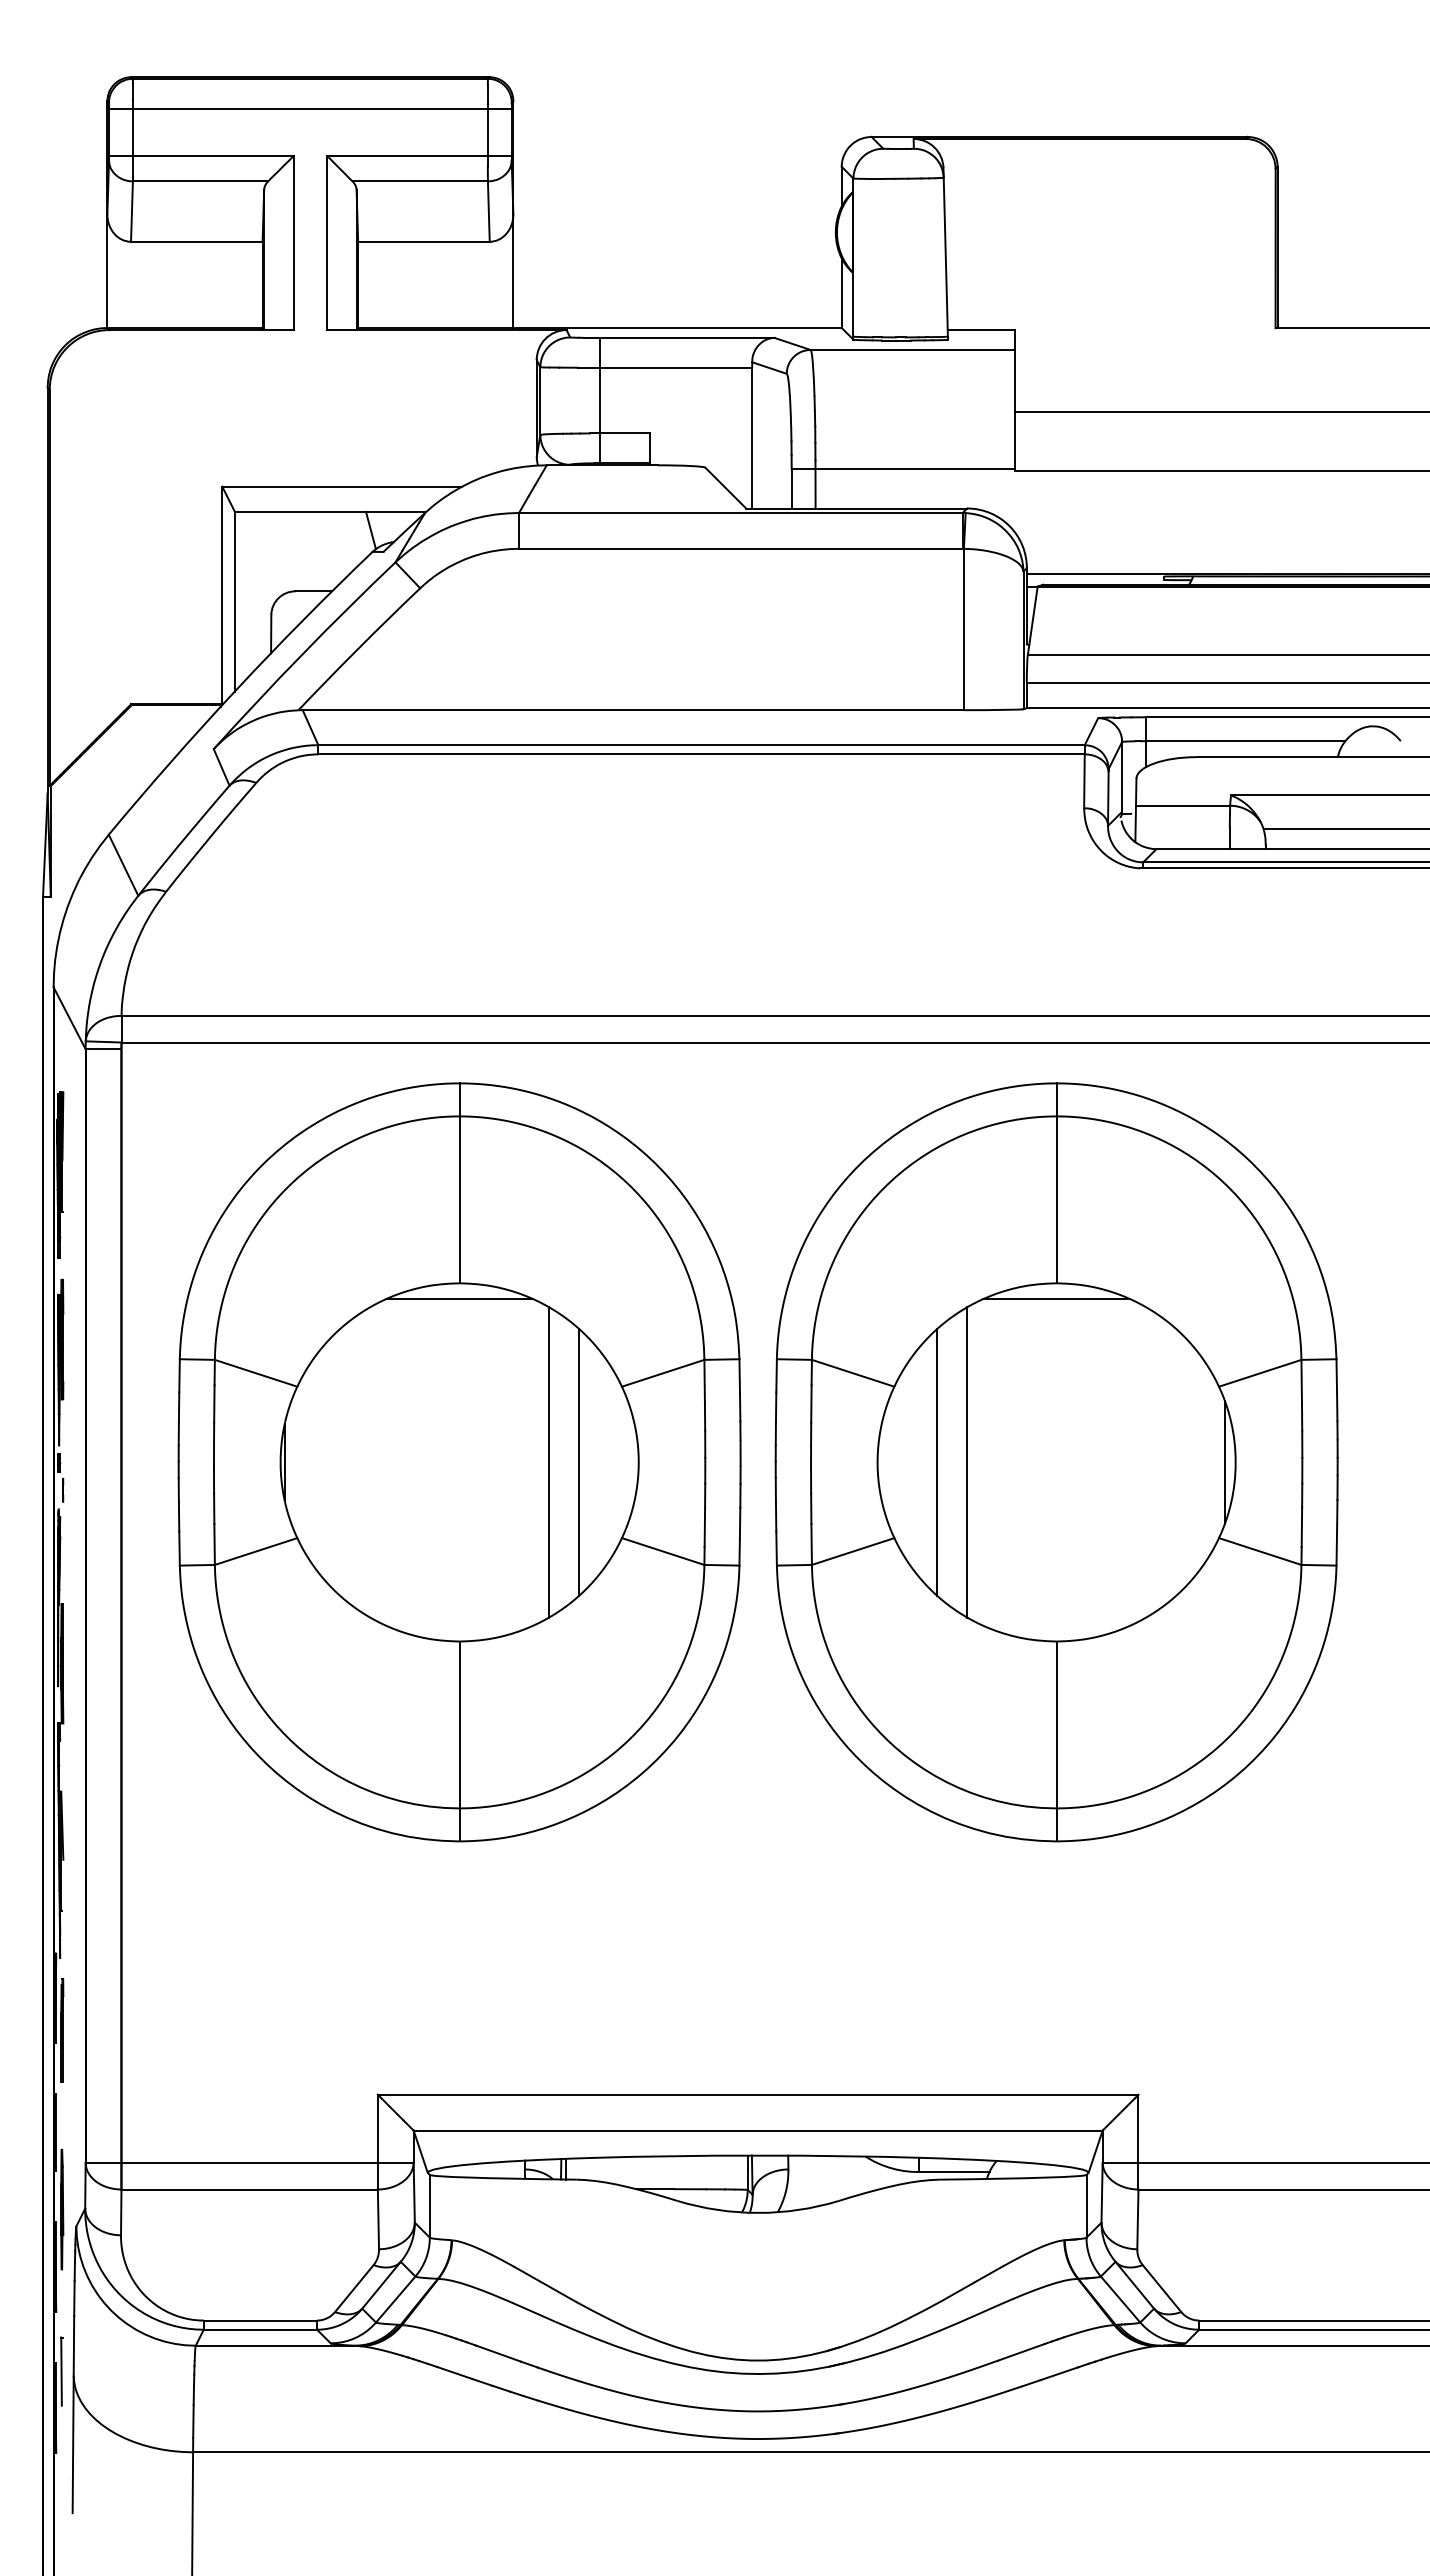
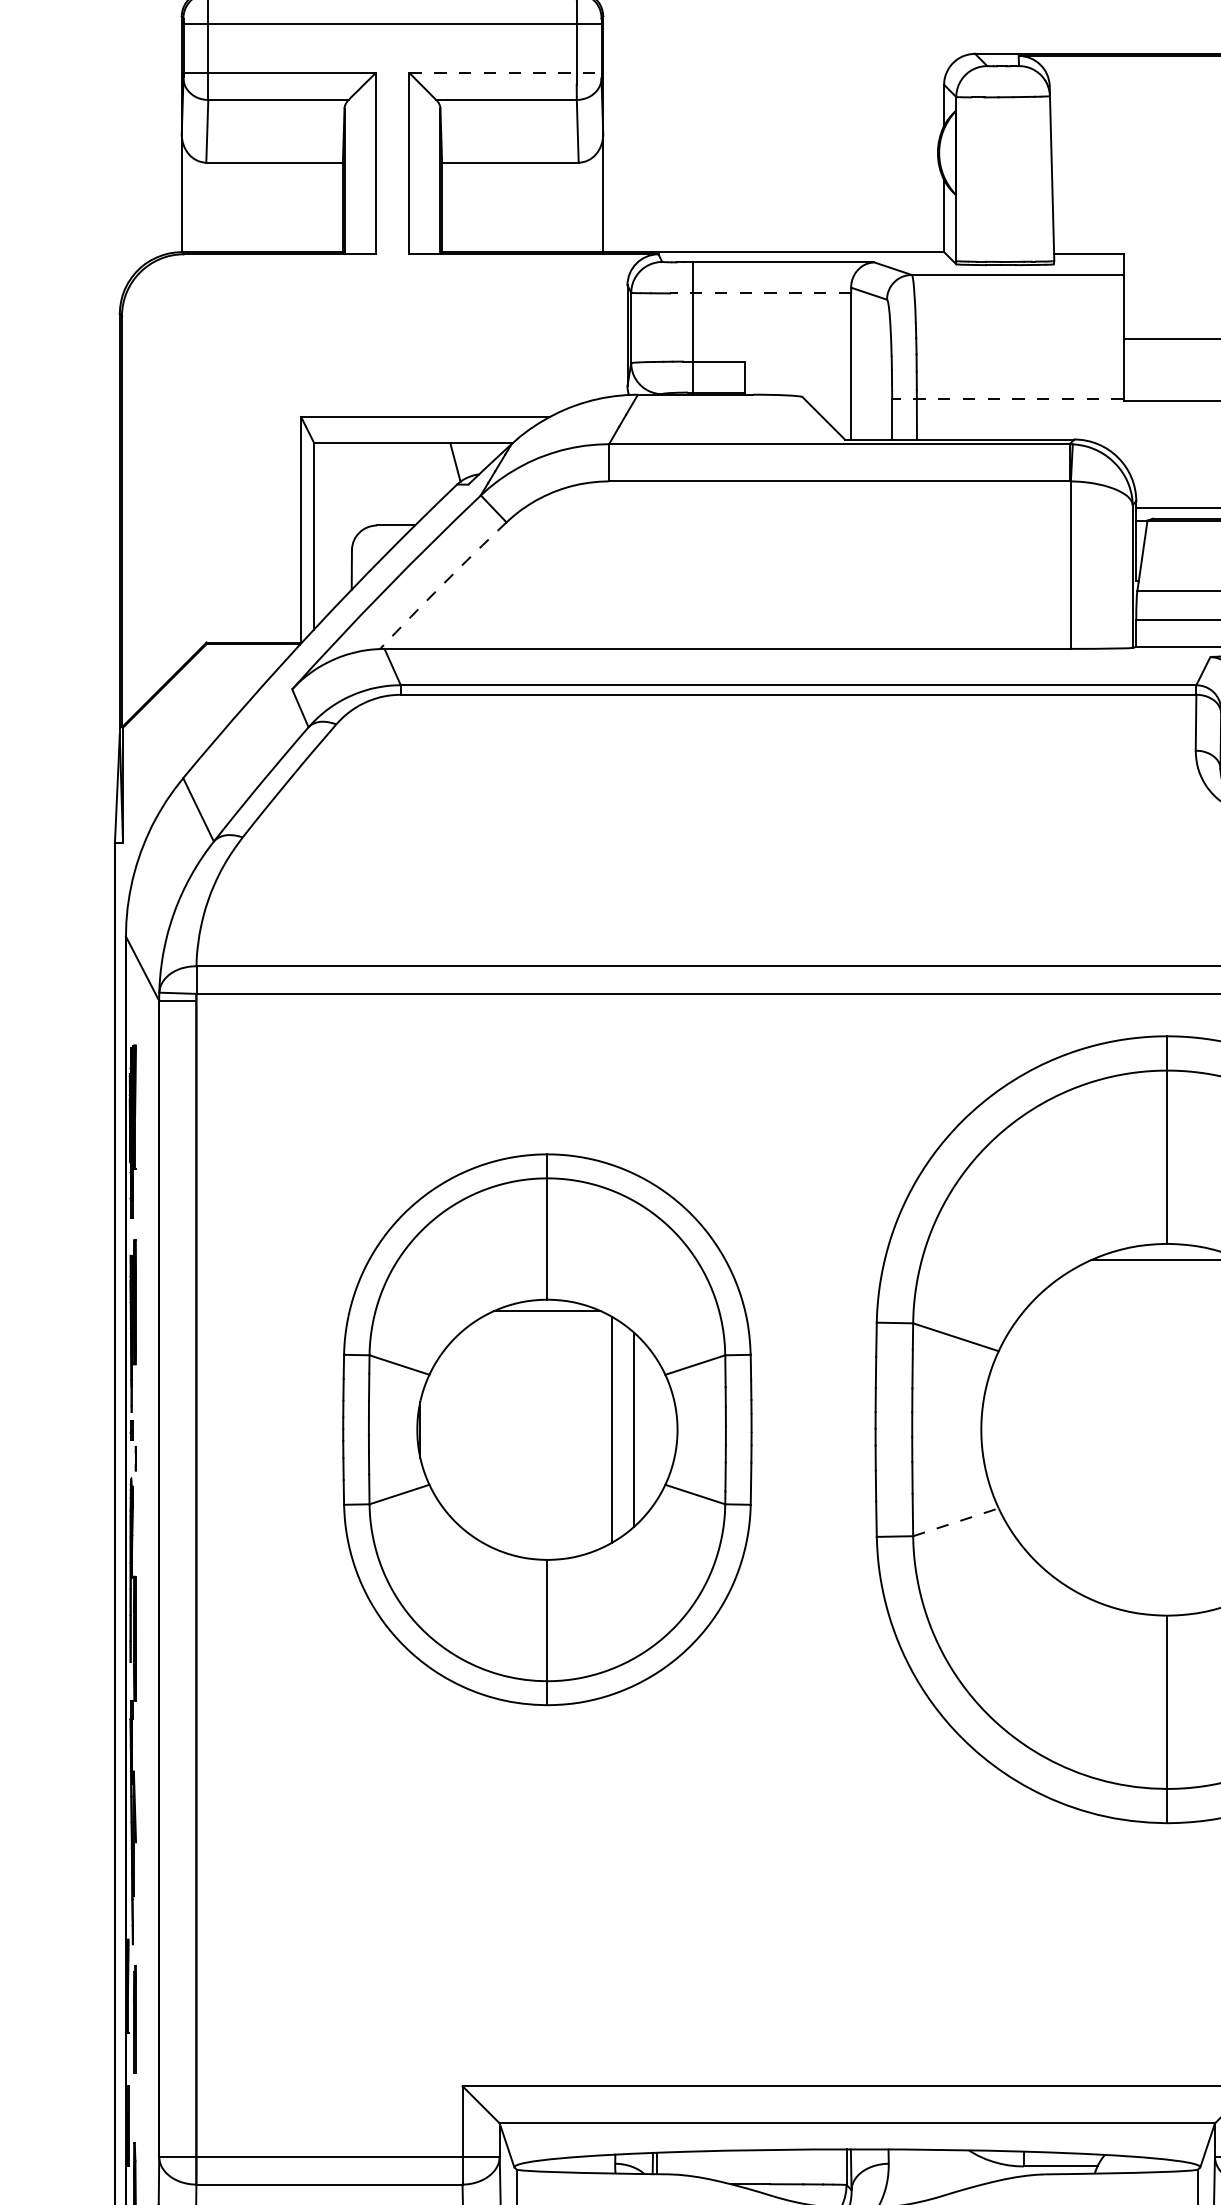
line: (419, 155) -> (505, 73), solid -> dashed
line: (664, 367) -> (760, 293), solid -> dashed
line: (903, 469) -> (1008, 399), solid -> dashed
arc: (358, 648) -> (442, 584), solid -> dashed
line: (937, 1461) -> (1043, 1428), removed
part: (459, 1462) -> (547, 1429), size x0.7
line: (967, 1462) -> (1074, 1429), removed
line: (853, 1551) -> (956, 1522), solid -> dashed

